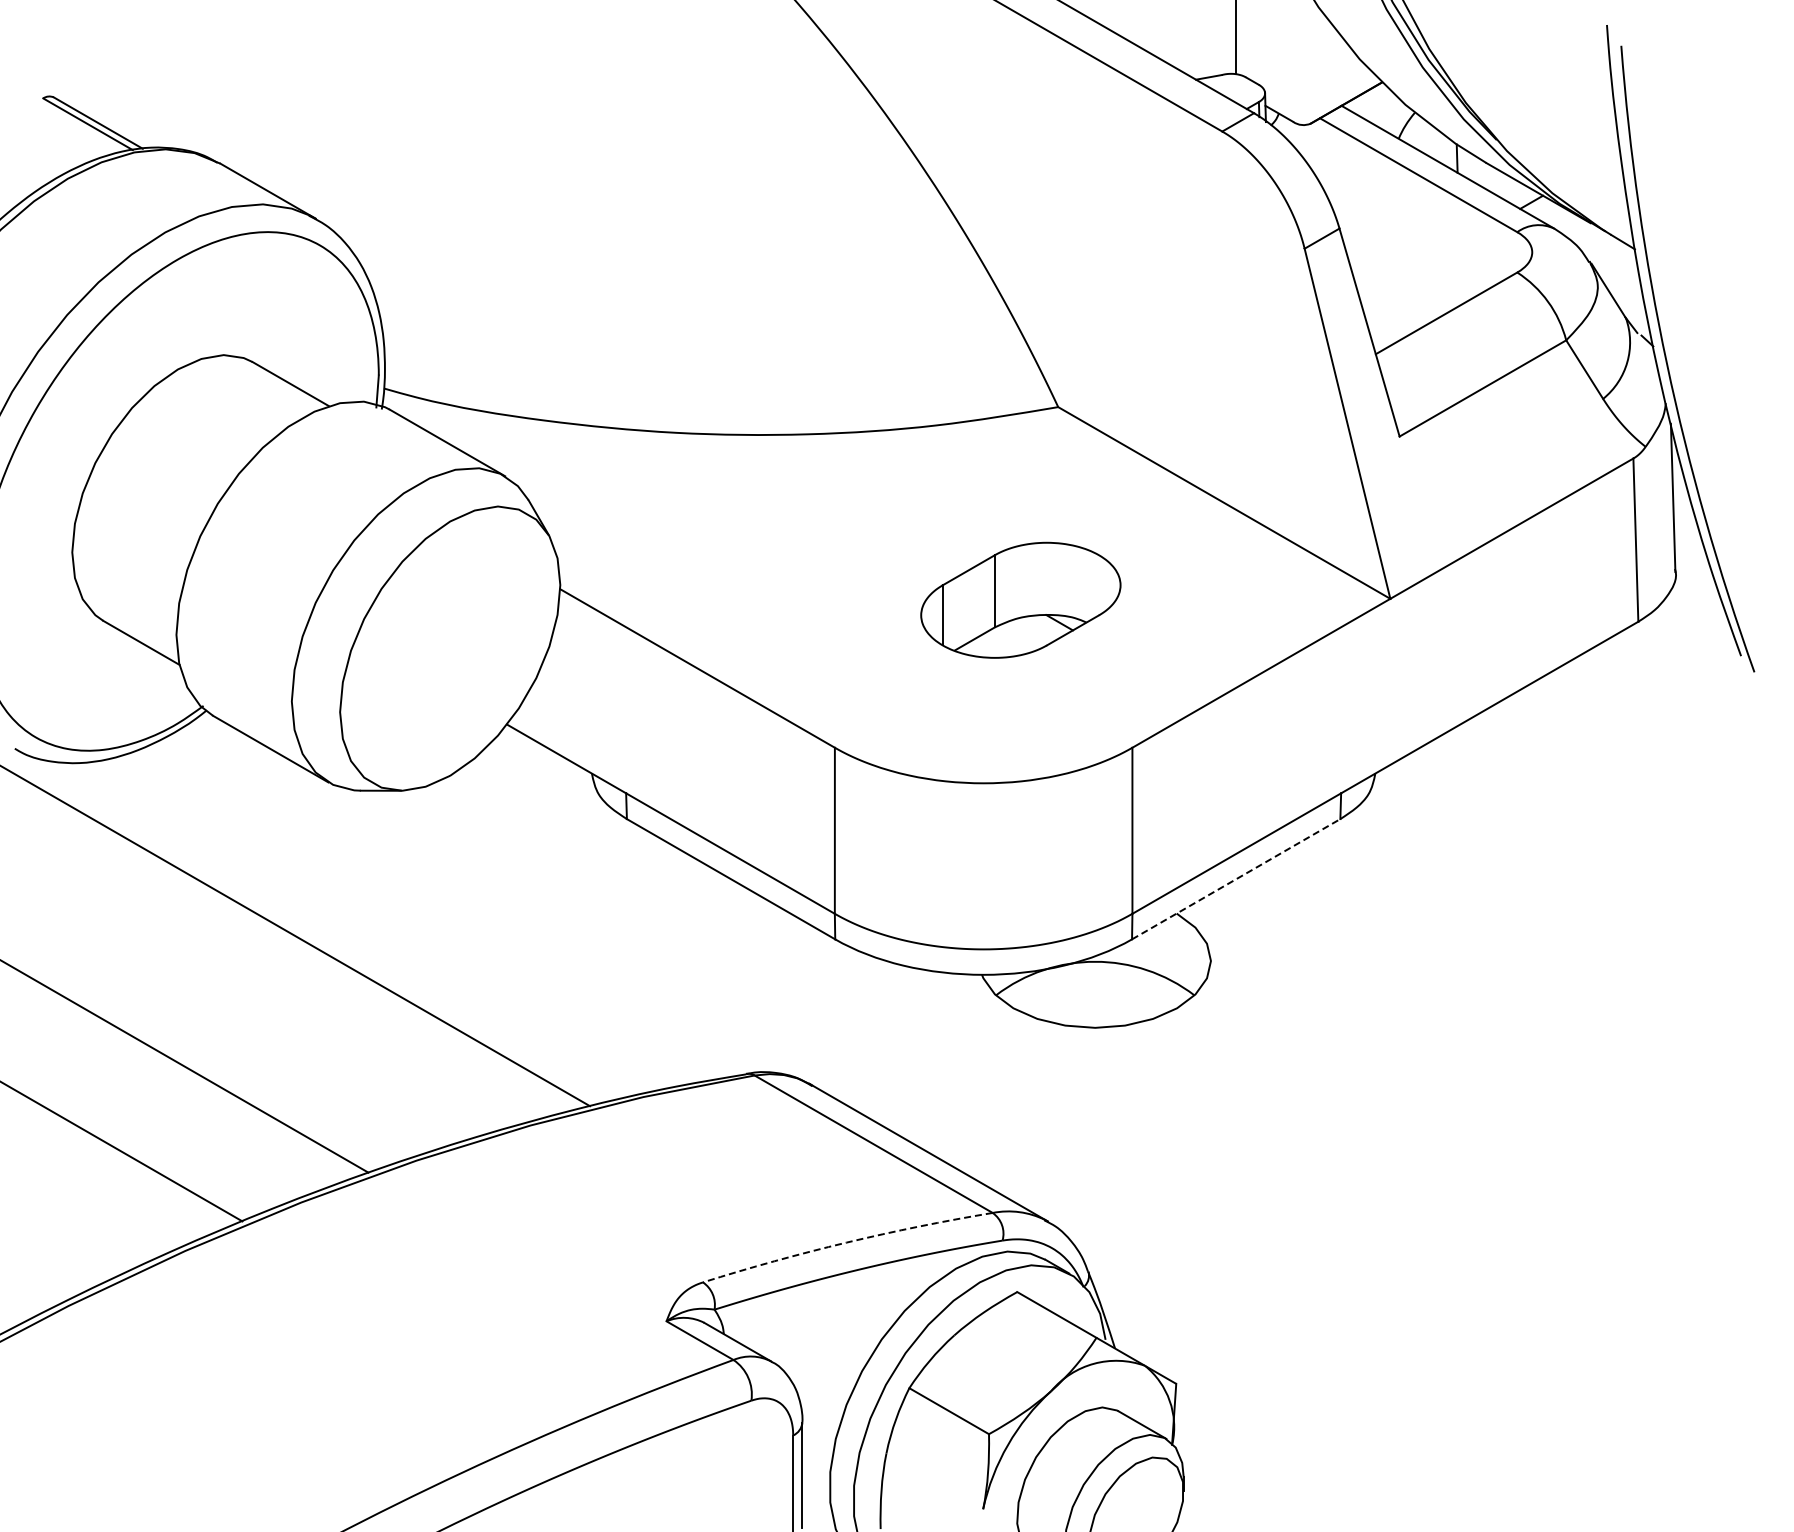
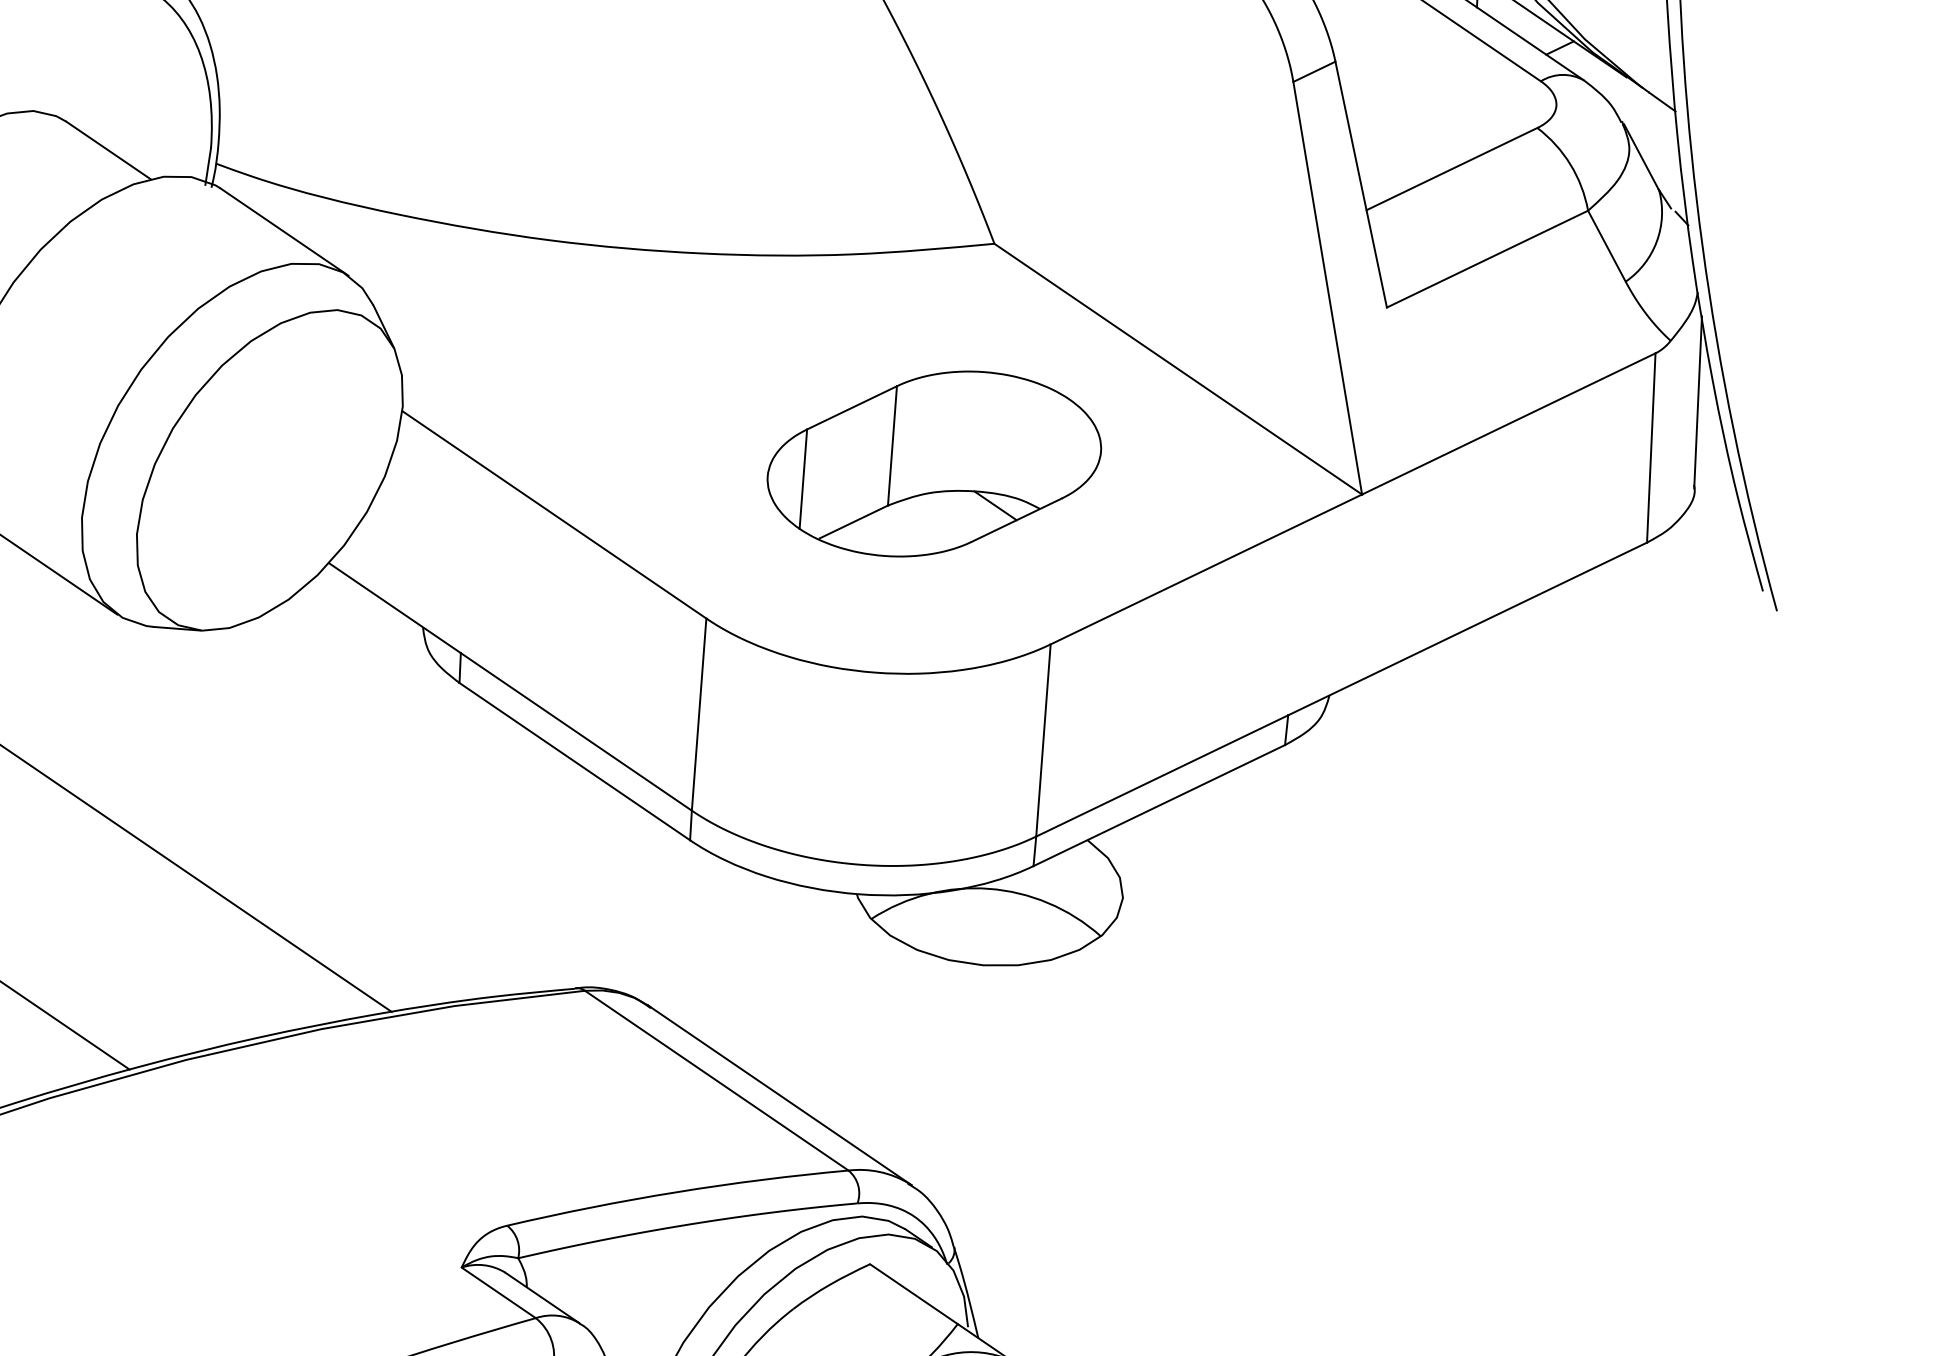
part: (1020, 600) -> (933, 464), size x1.43
line: (1236, 878) -> (1159, 804), dashed -> solid
arc: (846, 1242) -> (676, 1192), dashed -> solid

